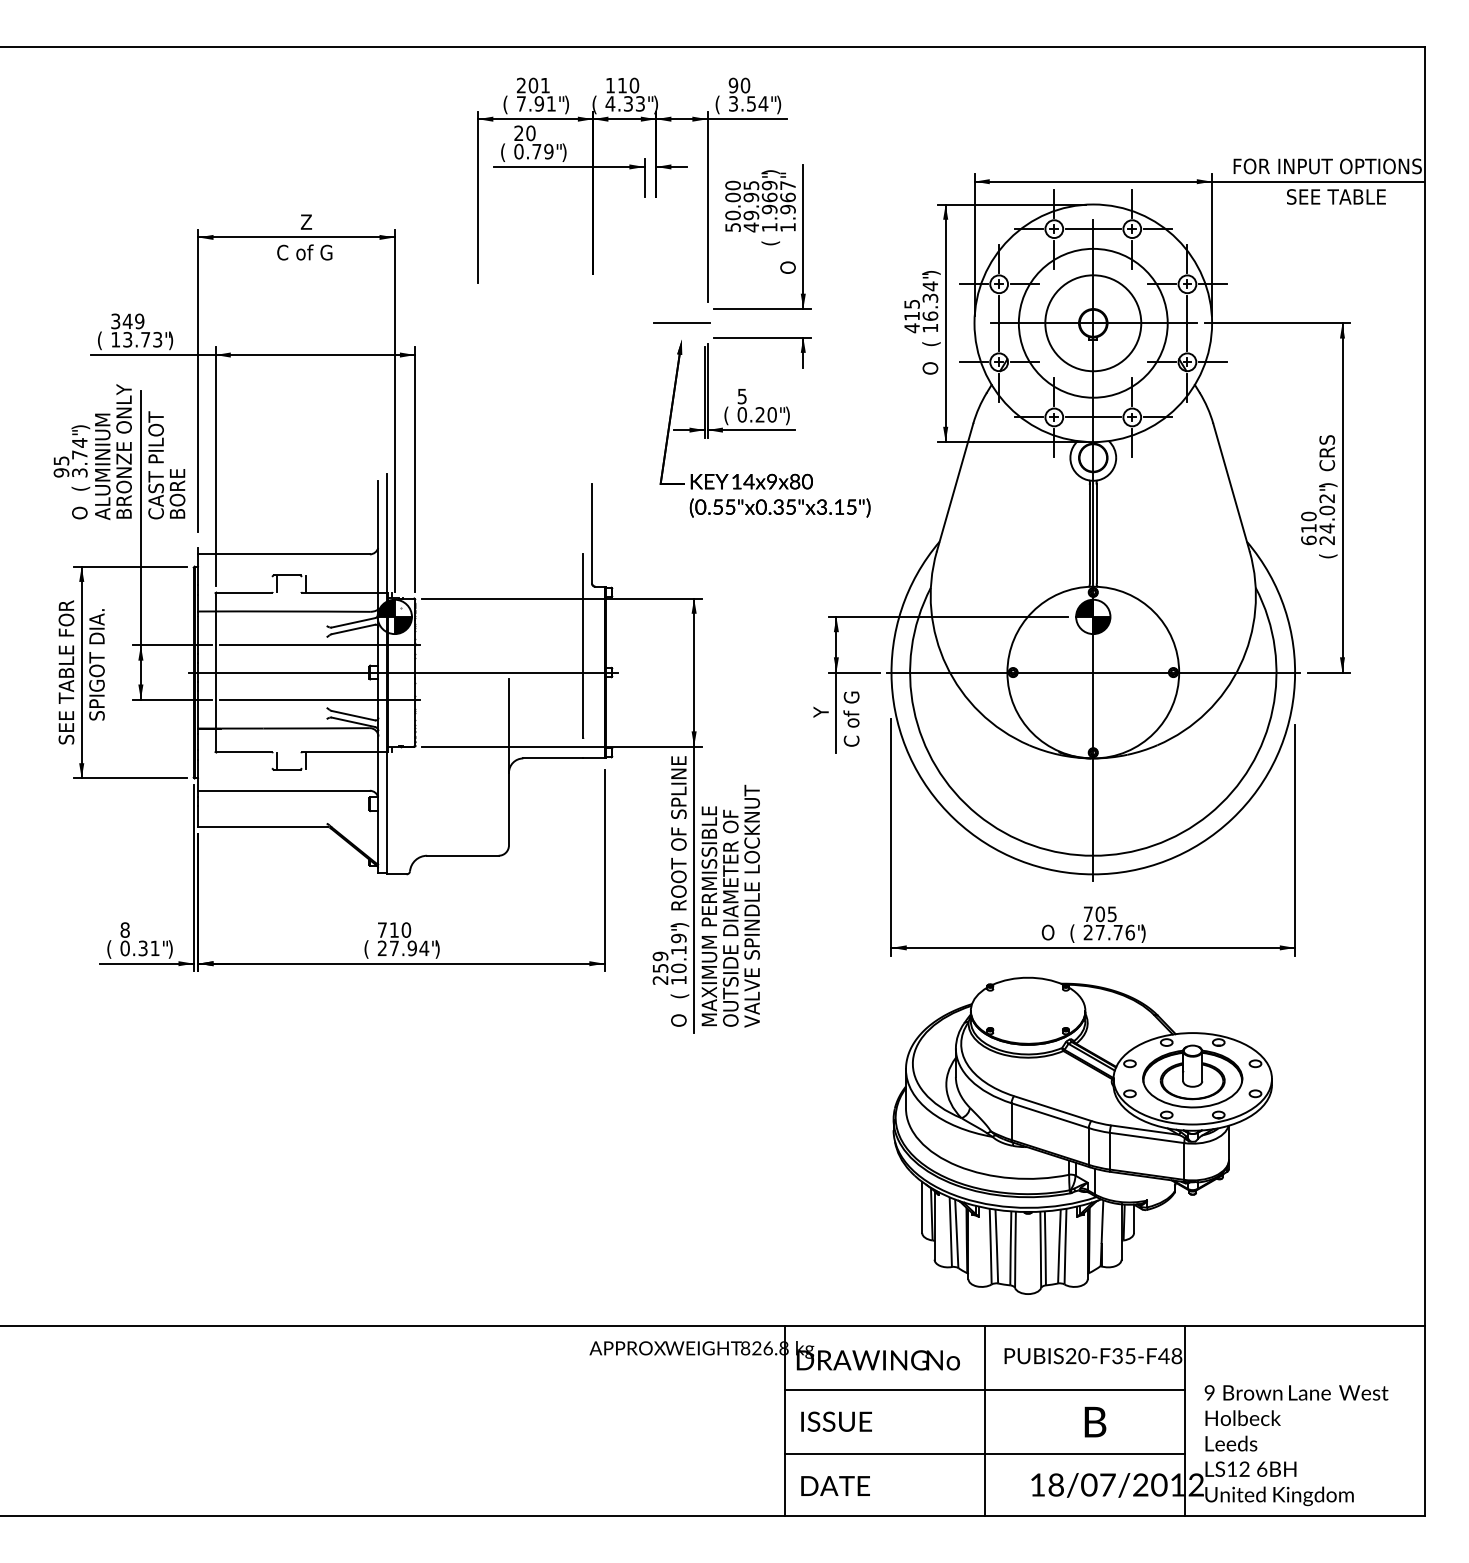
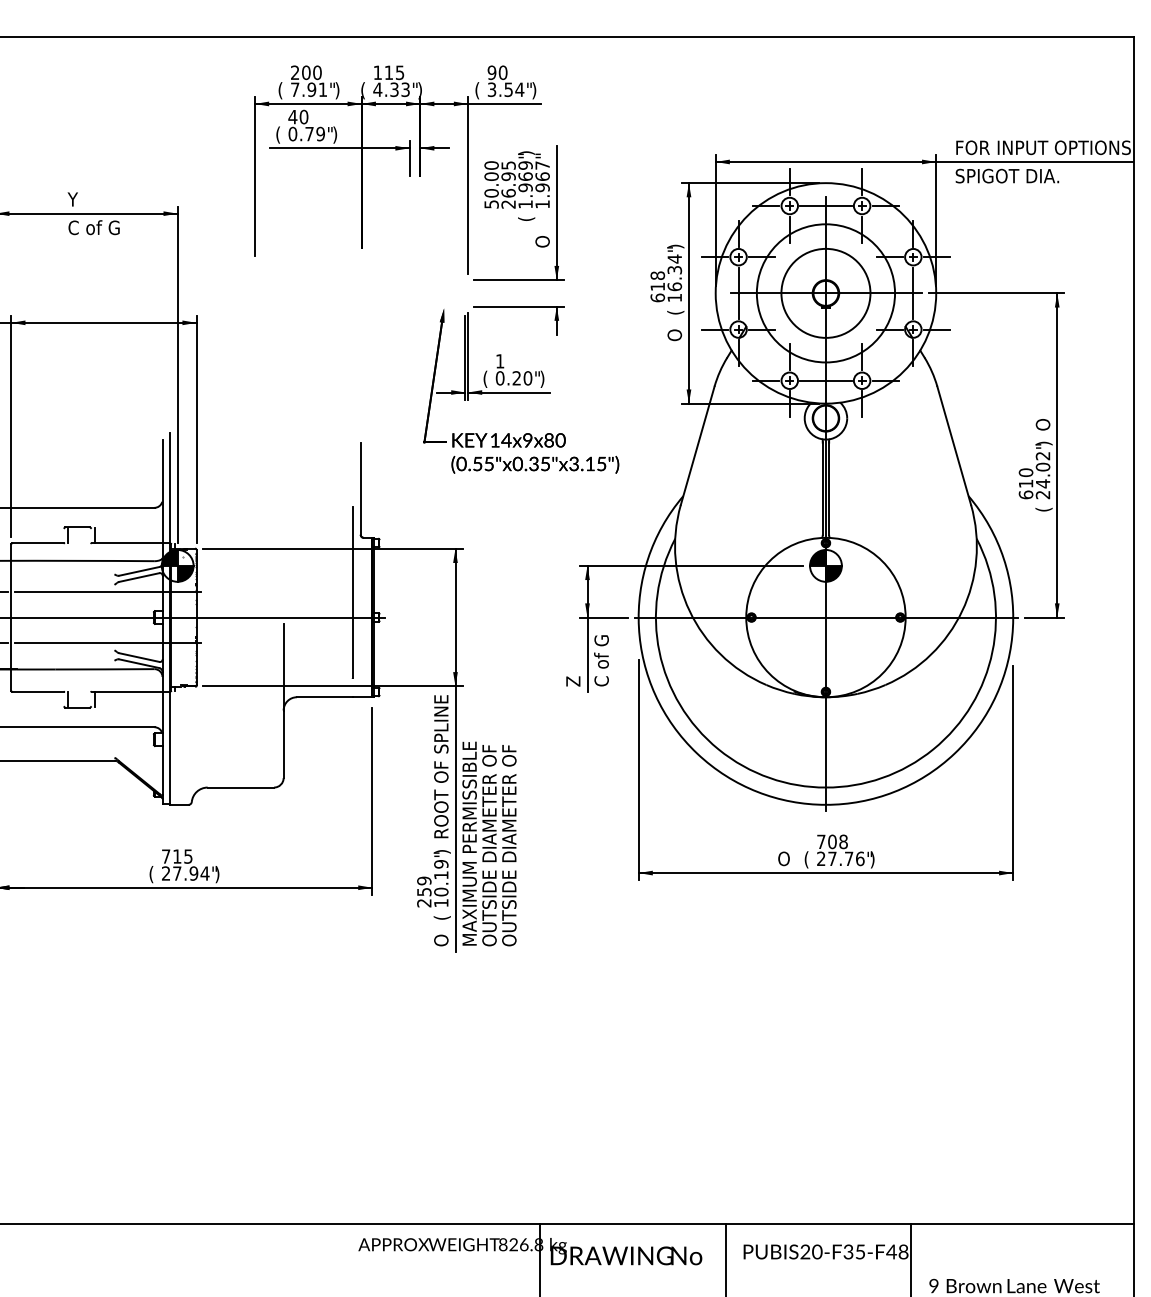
text: (545, 85) -> (317, 72), 201 -> 200
text: (634, 85) -> (400, 72), 110 -> 115
text: (518, 132) -> (292, 116), 20 -> 40
text: (1309, 196) -> (1026, 175), SEE TABLE -> SPIGOT DIA.
text: (293, 221) -> (83, 198), Z -> Y
text: (751, 221) -> (508, 198), 49.95 -> 26.95
text: (911, 316) -> (657, 287), 415 -> 618
line: (681, 322) -> (443, 292), removed
text: (741, 396) -> (499, 361), 5 -> 1
text: (1327, 450) -> (1043, 411), CRS -> O
text: (820, 726) -> (572, 667), Y -> Z
text: (751, 905) -> (508, 833), VALVE SPINDLE LOCKNUT -> OUTSIDE DIAMETER OF
text: (1111, 914) -> (842, 842), 705 -> 708
text: (406, 929) -> (188, 856), 710 -> 715
part: (1082, 1135) -> (815, 1047), removed
line: (984, 1390) -> (724, 1283), removed

